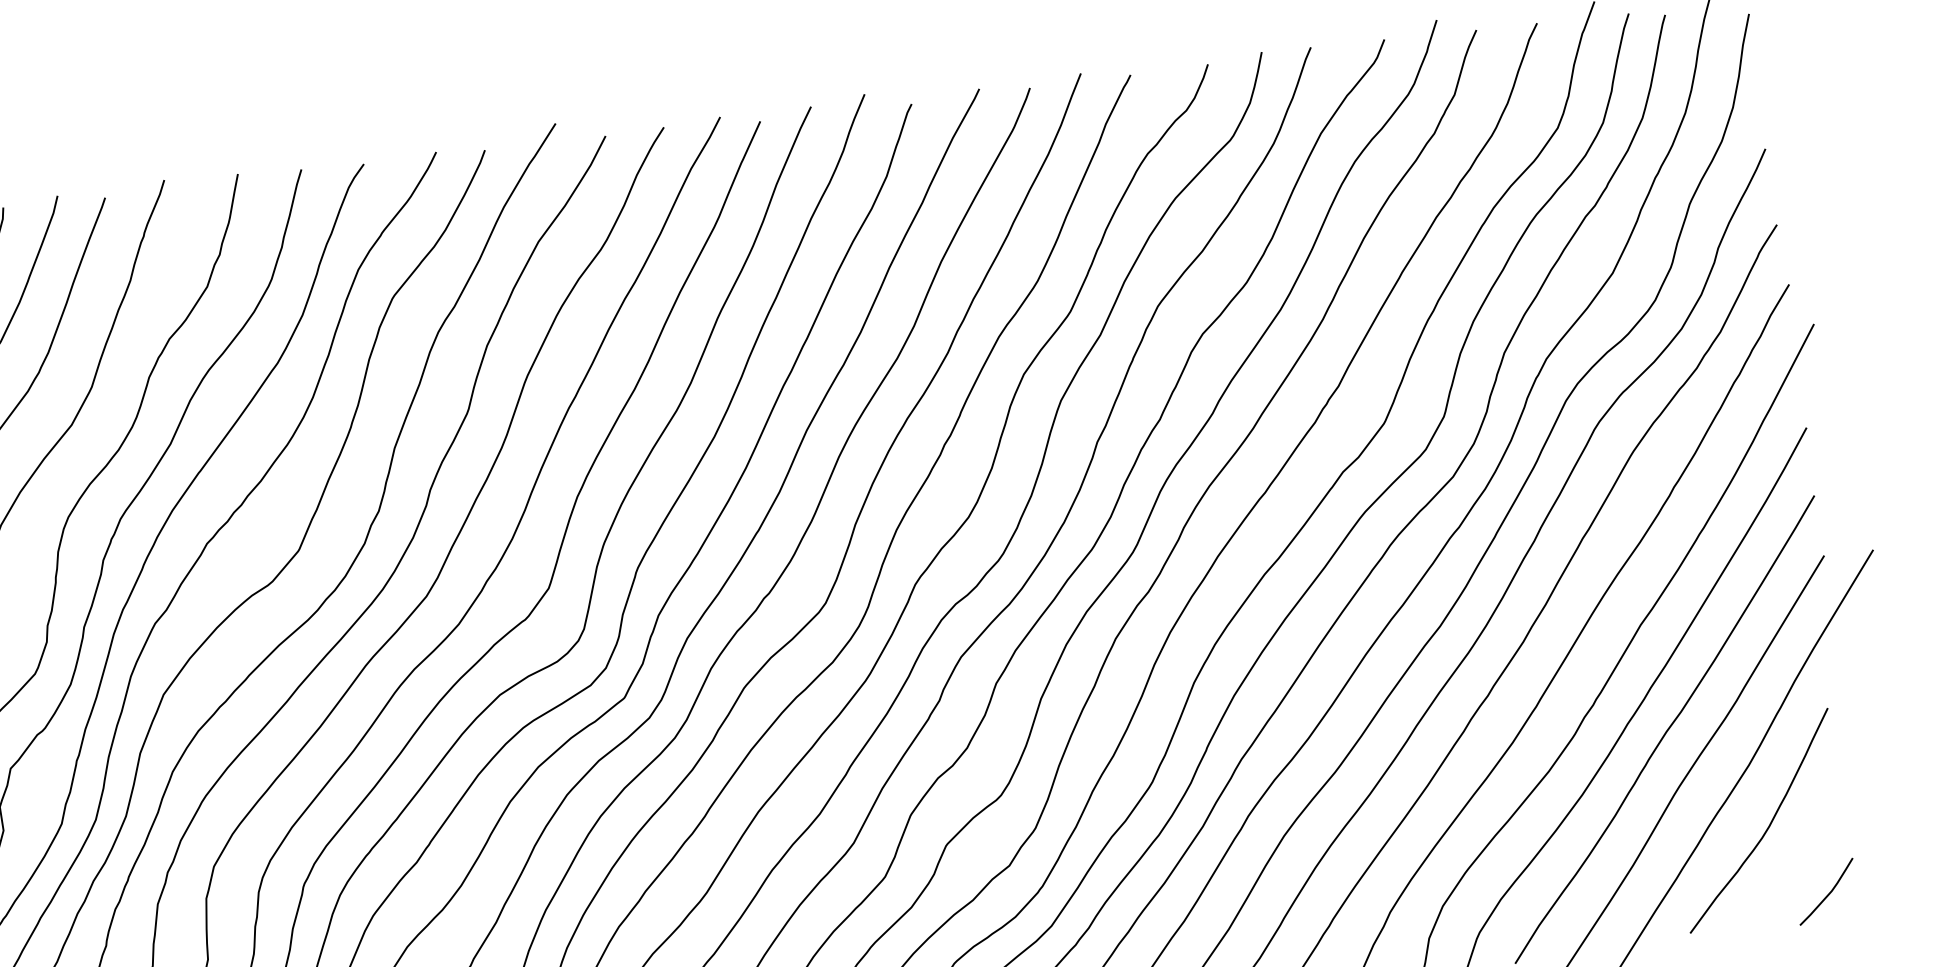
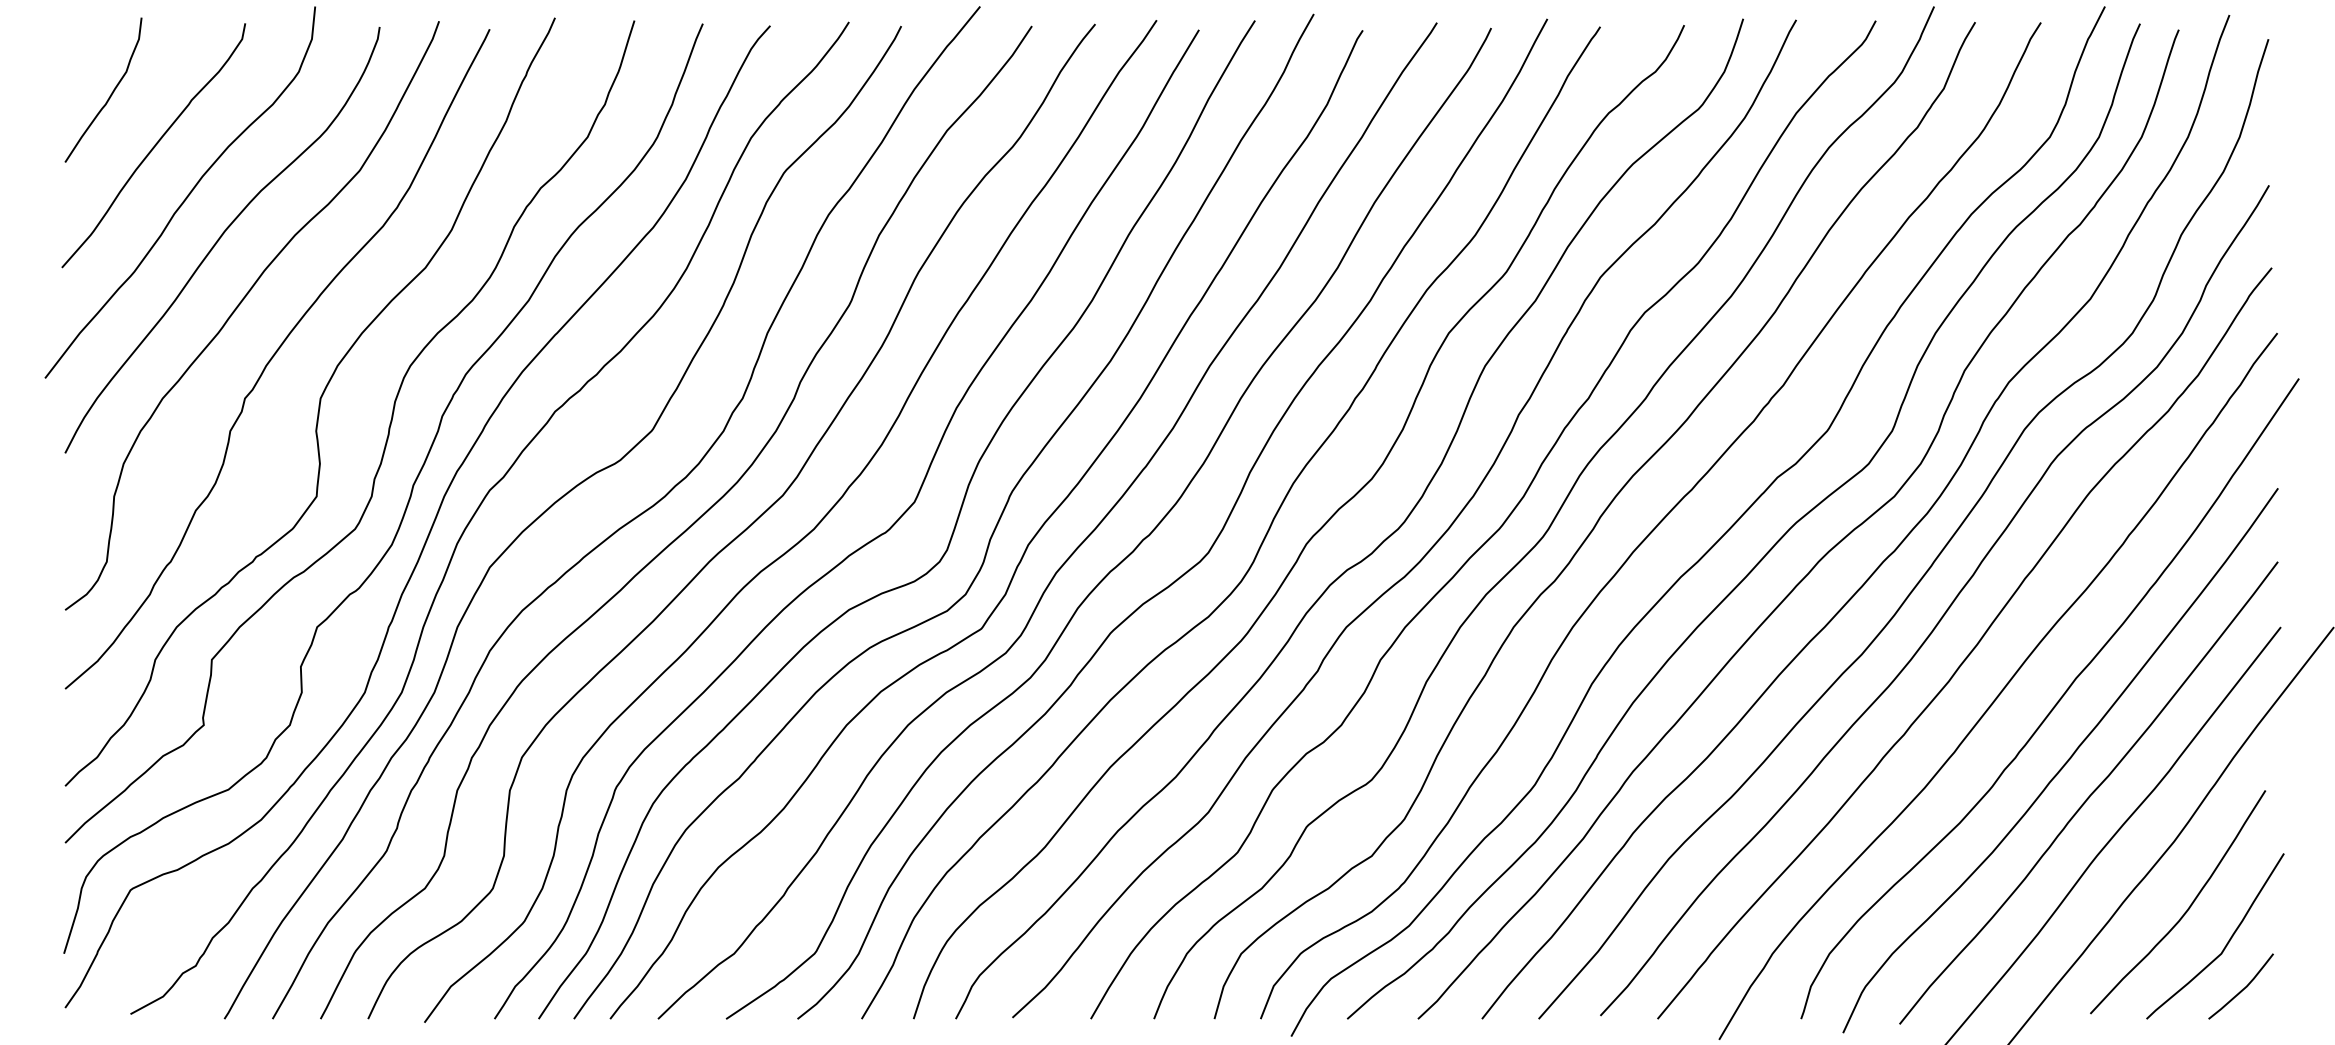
curve: (1809, 851) -> (2227, 941), added

